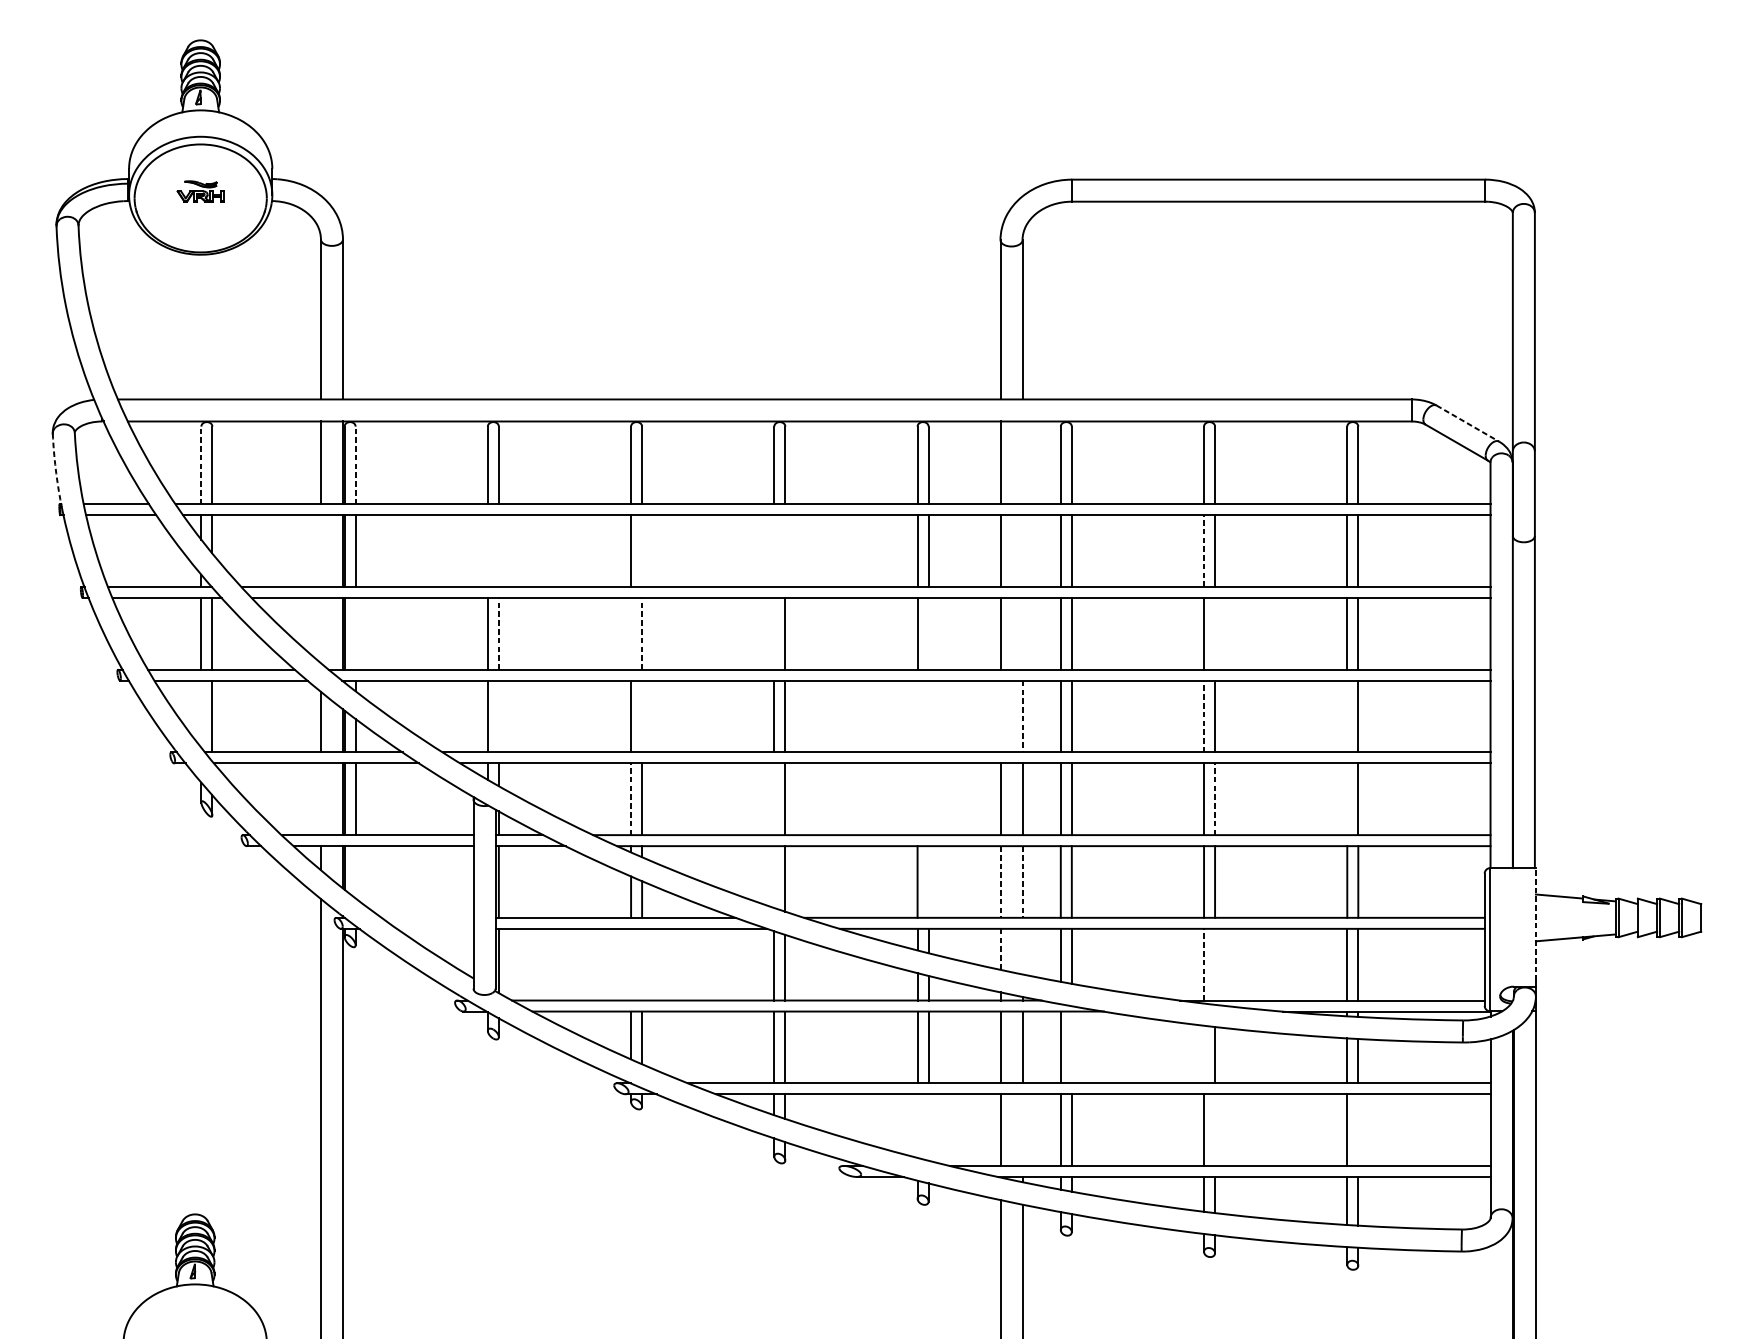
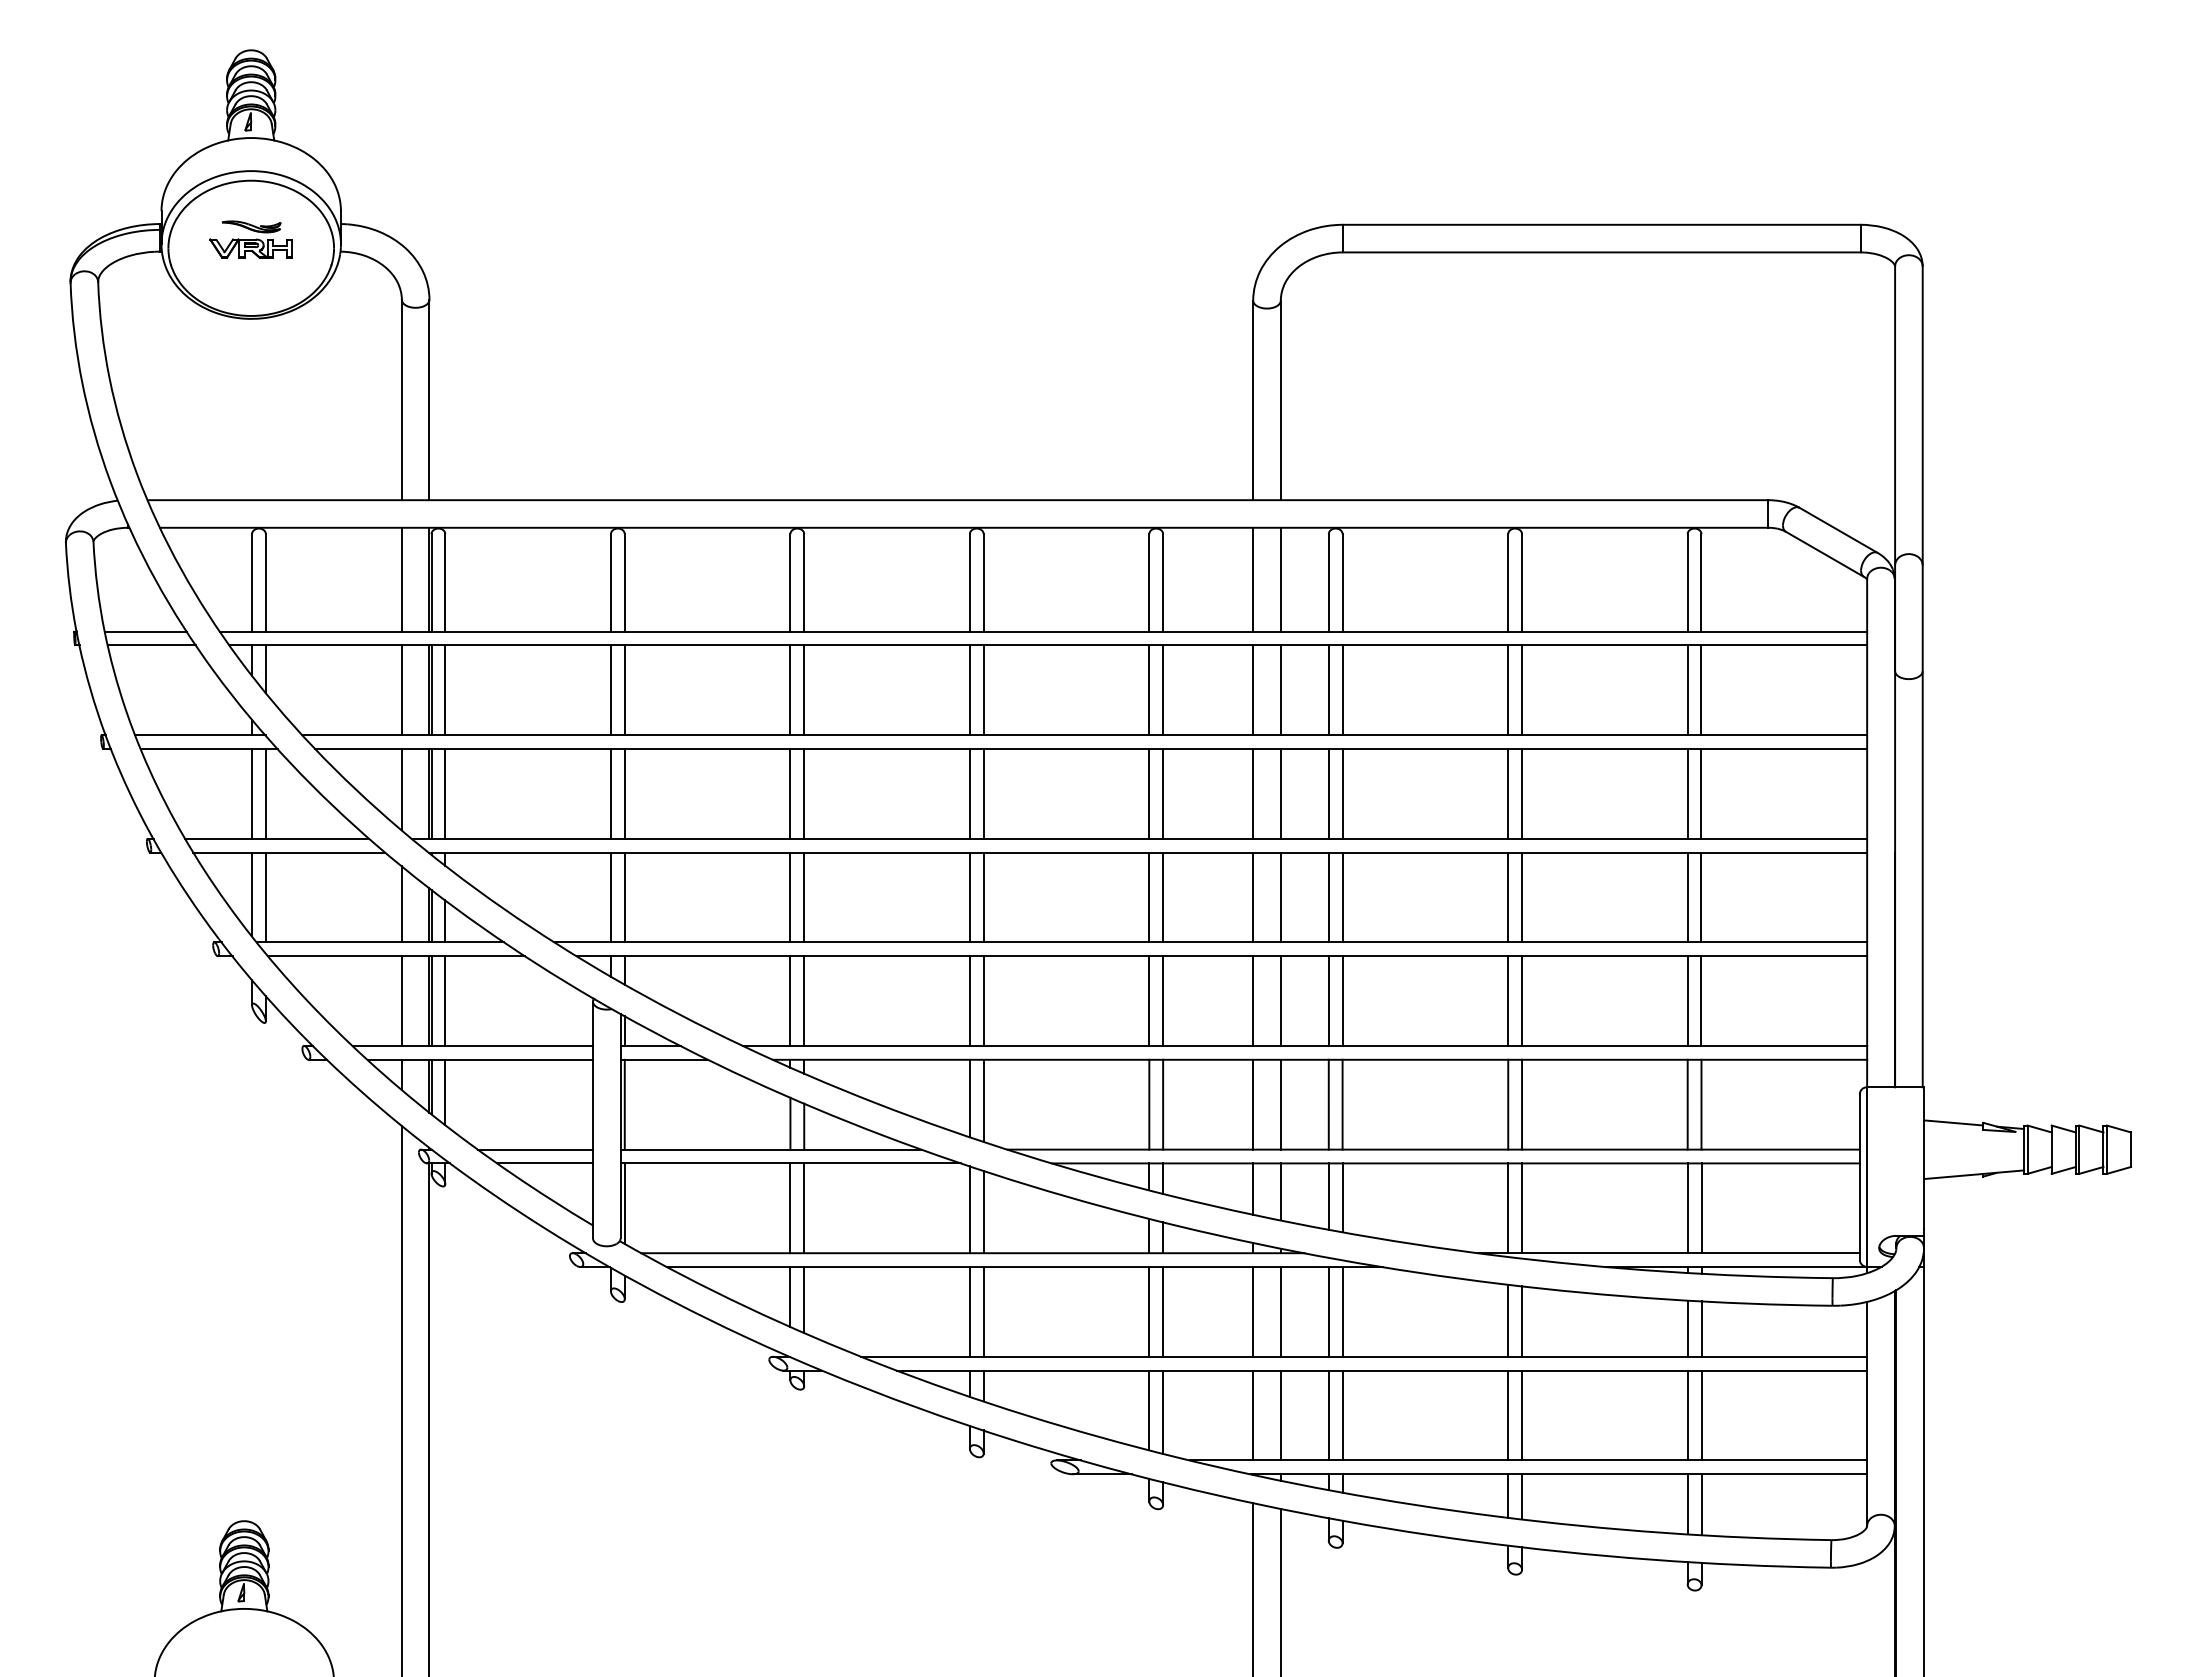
part: (200, 191) -> (250, 239), size x1.43
line: (1468, 423) -> (1839, 530), dashed -> solid
line: (1022, 462) -> (1280, 579), added
line: (201, 465) -> (252, 582), dashed -> solid
line: (355, 465) -> (445, 582), dashed -> solid
arc: (55, 469) -> (69, 587), dashed -> solid
line: (320, 551) -> (401, 690), added
line: (487, 551) -> (610, 690), added
line: (498, 551) -> (624, 690), added
line: (642, 551) -> (804, 690), added
line: (774, 551) -> (969, 690), added
line: (785, 551) -> (983, 690), added
line: (1022, 551) -> (1280, 690), added
line: (1204, 551) -> (1508, 690), dashed -> solid
line: (320, 630) -> (401, 789), added
line: (355, 633) -> (445, 793), added
line: (498, 633) -> (624, 793), dashed -> solid
line: (631, 633) -> (790, 793), added
line: (642, 633) -> (804, 793), dashed -> solid
line: (774, 633) -> (969, 793), added
line: (928, 633) -> (1163, 793), added
line: (1022, 633) -> (1280, 793), added
line: (1215, 633) -> (1522, 793), added
line: (201, 714) -> (252, 894), added
line: (498, 716) -> (624, 897), added
line: (642, 716) -> (804, 897), added
line: (917, 716) -> (1149, 897), added
line: (928, 716) -> (1163, 897), added
line: (1000, 716) -> (1253, 897), added
line: (1022, 716) -> (1280, 897), dashed -> solid
line: (1204, 716) -> (1508, 897), dashed -> solid
line: (1347, 716) -> (1687, 897), added
line: (320, 799) -> (401, 1001), added
line: (631, 799) -> (790, 1001), dashed -> solid
line: (774, 799) -> (969, 1001), added
line: (917, 799) -> (1149, 1001), added
line: (928, 799) -> (1163, 1001), added
line: (1215, 799) -> (1522, 1001), dashed -> solid
line: (1347, 799) -> (1687, 1001), added
line: (355, 872) -> (445, 1092), added
line: (774, 877) -> (969, 1098), added
line: (928, 881) -> (1163, 1104), added
line: (1000, 881) -> (1253, 1104), dashed -> solid
line: (1022, 881) -> (1280, 1104), dashed -> solid
line: (427, 917) -> (535, 1149), added
line: (1536, 924) -> (1924, 1158), dashed -> solid
line: (435, 928) -> (545, 1163), added
line: (1000, 949) -> (1253, 1189), dashed -> solid
line: (1022, 951) -> (1280, 1191), added
line: (631, 964) -> (790, 1208), added
line: (642, 964) -> (804, 1208), added
line: (1204, 964) -> (1508, 1208), dashed -> solid
line: (1215, 964) -> (1522, 1208), added
line: (1071, 1047) -> (1342, 1311), added
line: (1204, 1054) -> (1508, 1320), added
line: (917, 1126) -> (1149, 1410), added
line: (928, 1126) -> (1163, 1411), added
line: (1022, 1130) -> (1280, 1415), added
line: (1215, 1130) -> (1522, 1415), added
line: (1358, 1130) -> (1701, 1415), added

